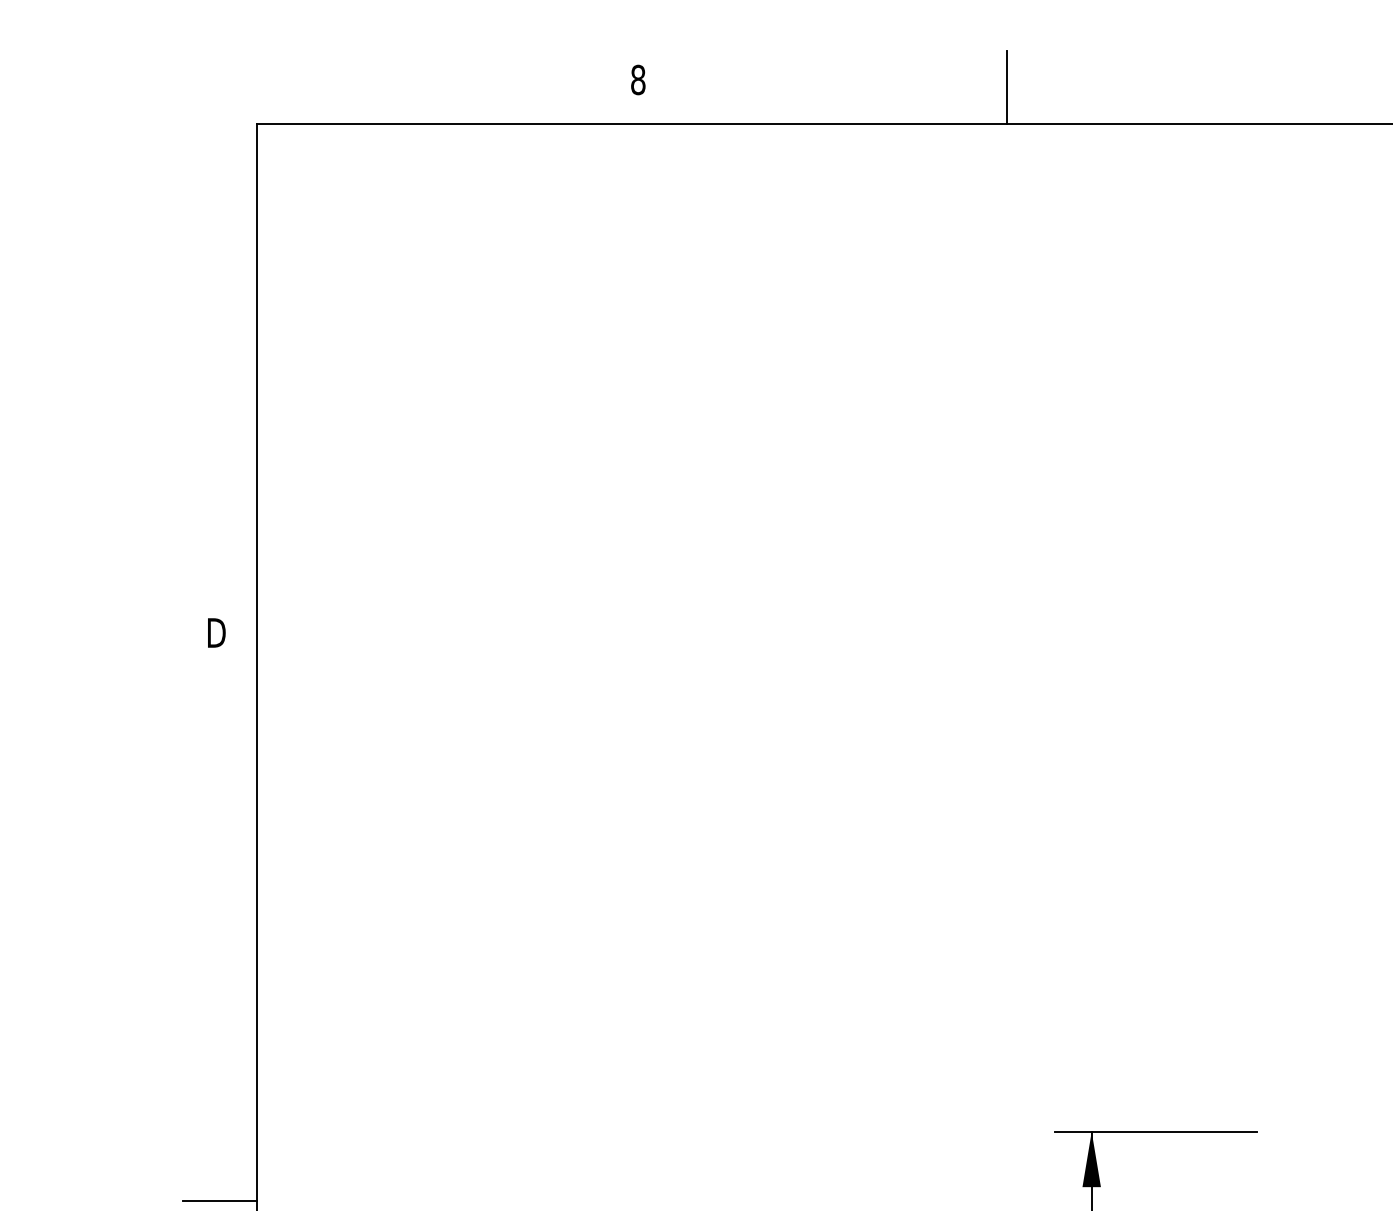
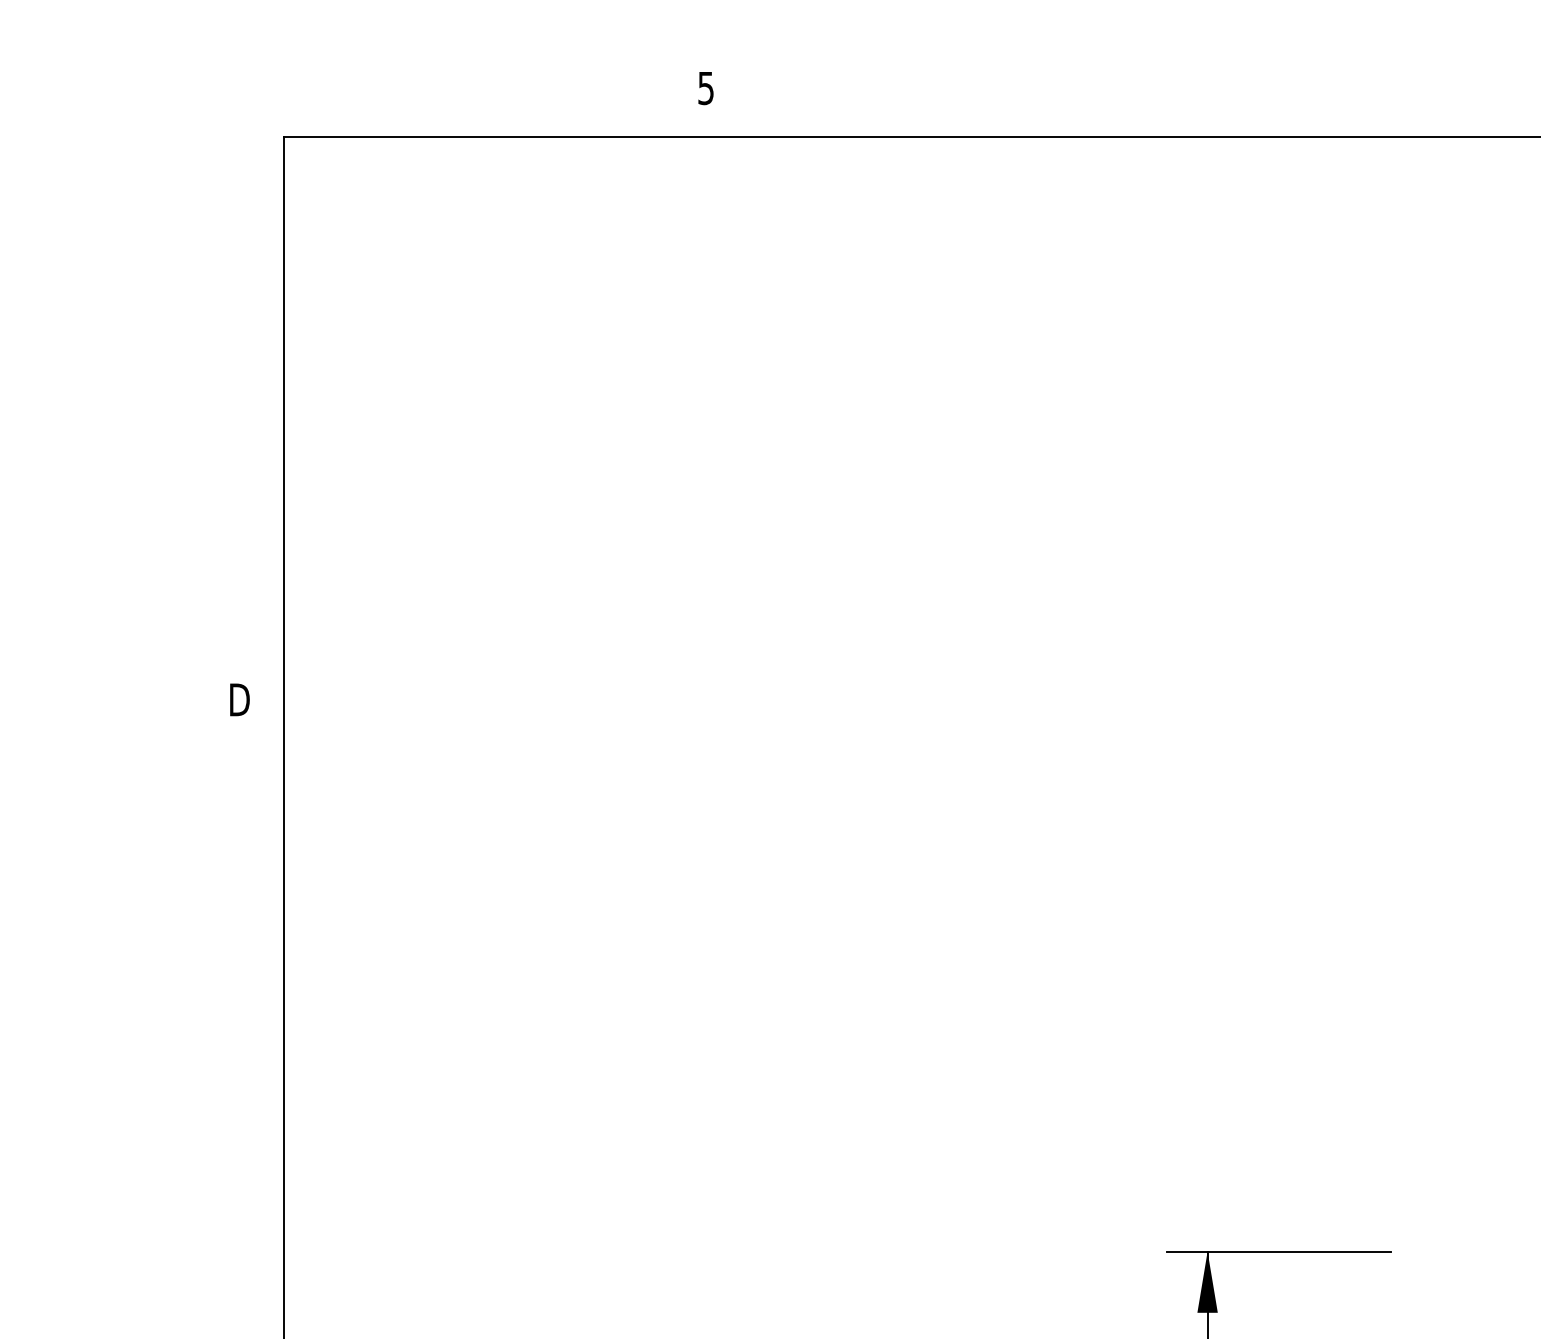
text: (638, 79) -> (706, 87), 8 -> 5
line: (1007, 87) -> (1114, 96), removed
line: (220, 1200) -> (244, 1327), removed

